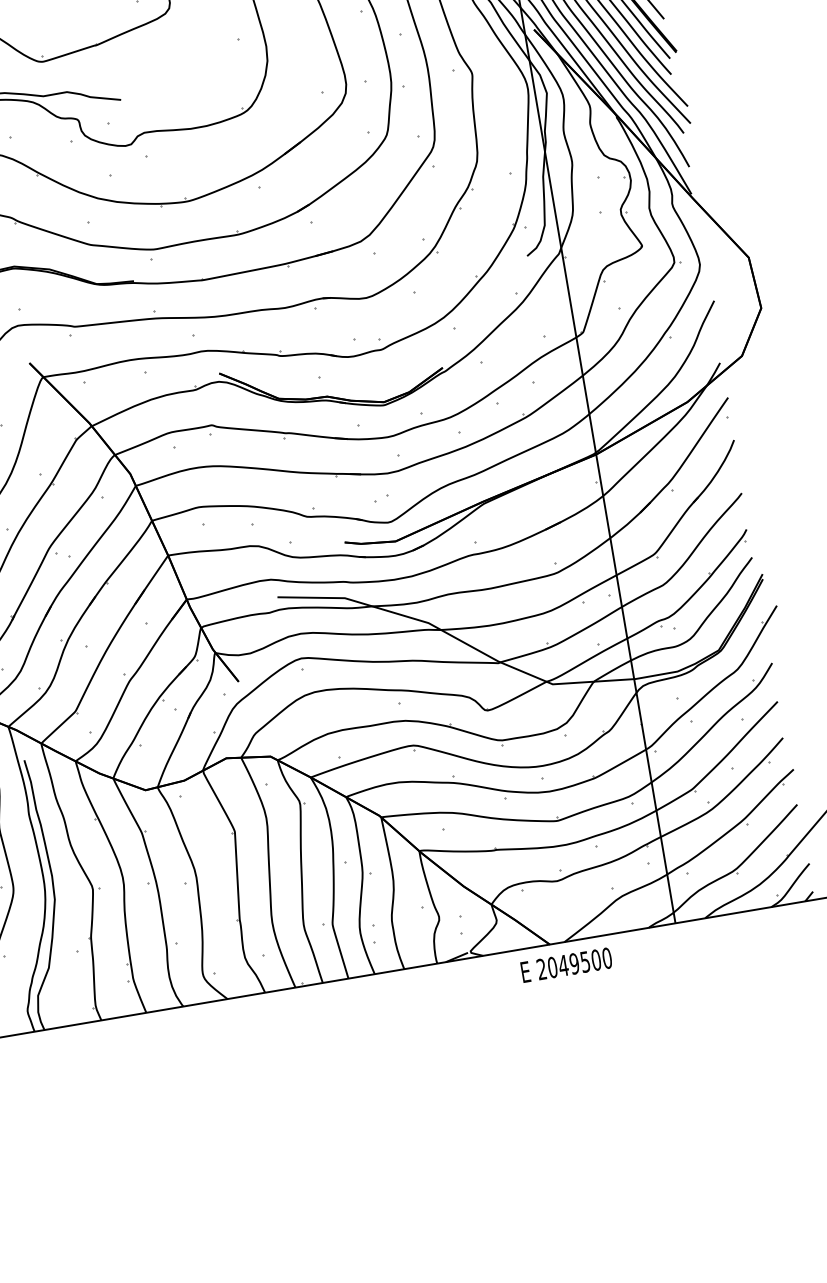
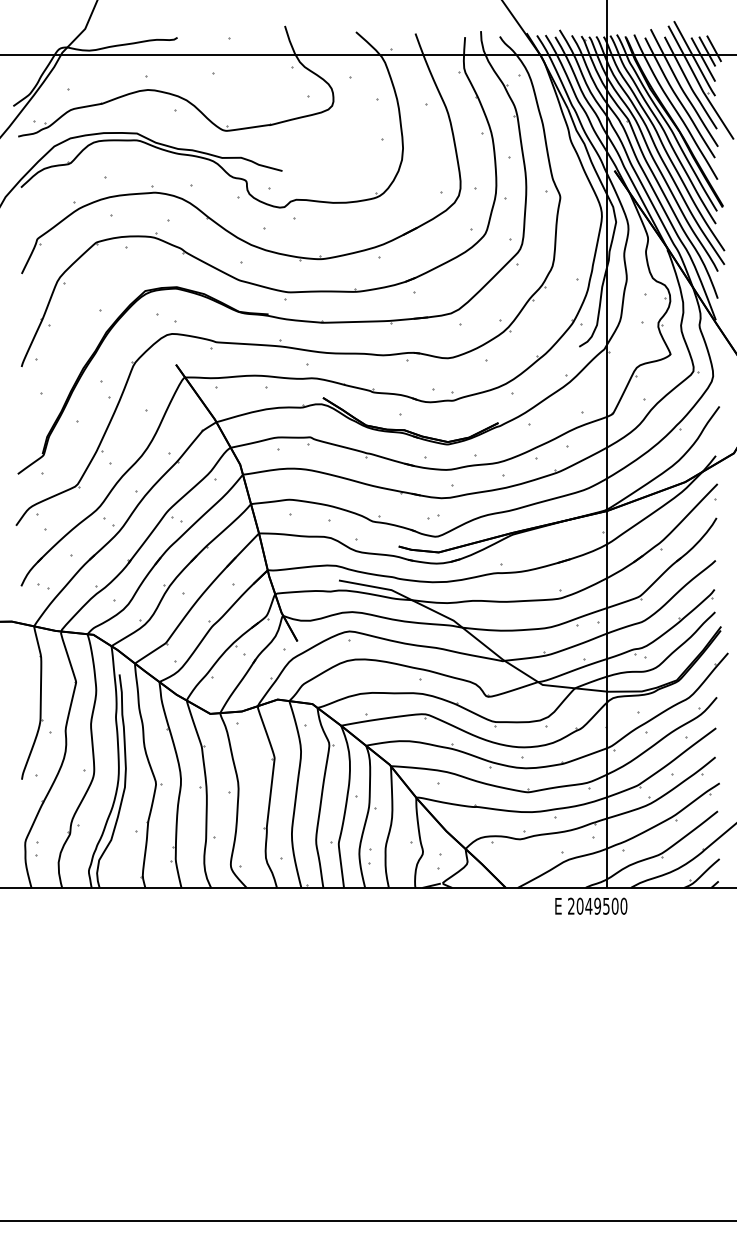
text: (566, 964) -> (591, 905), moved

